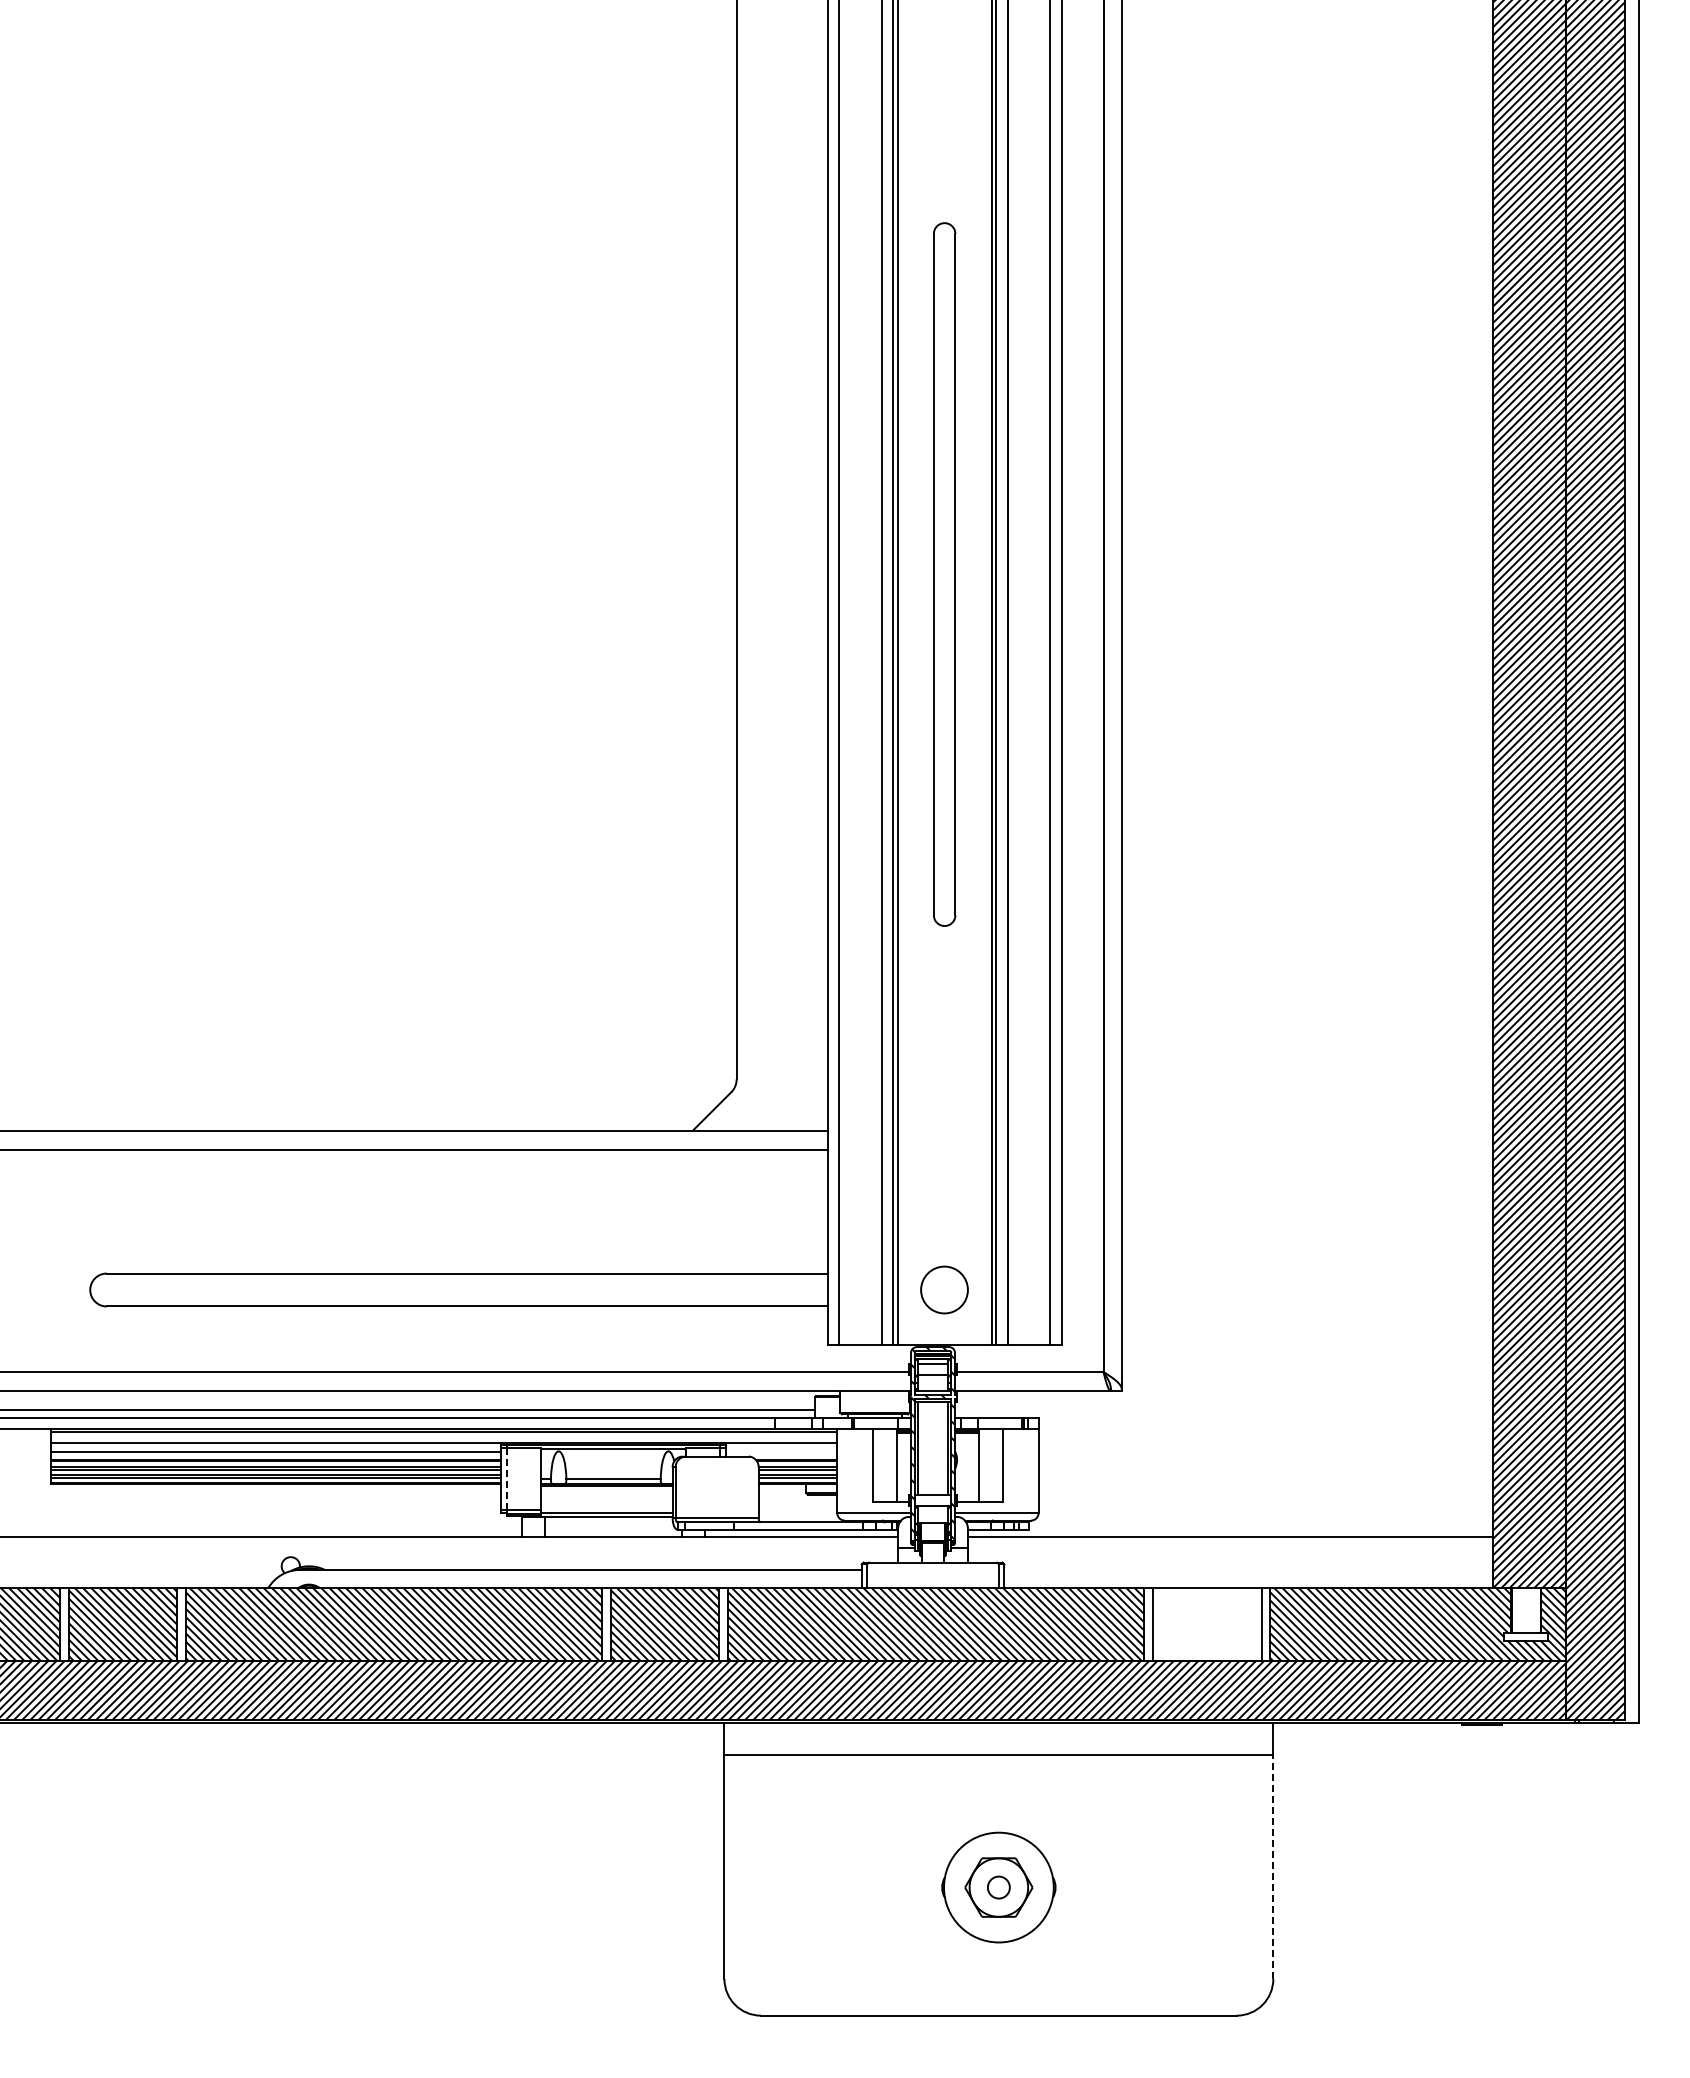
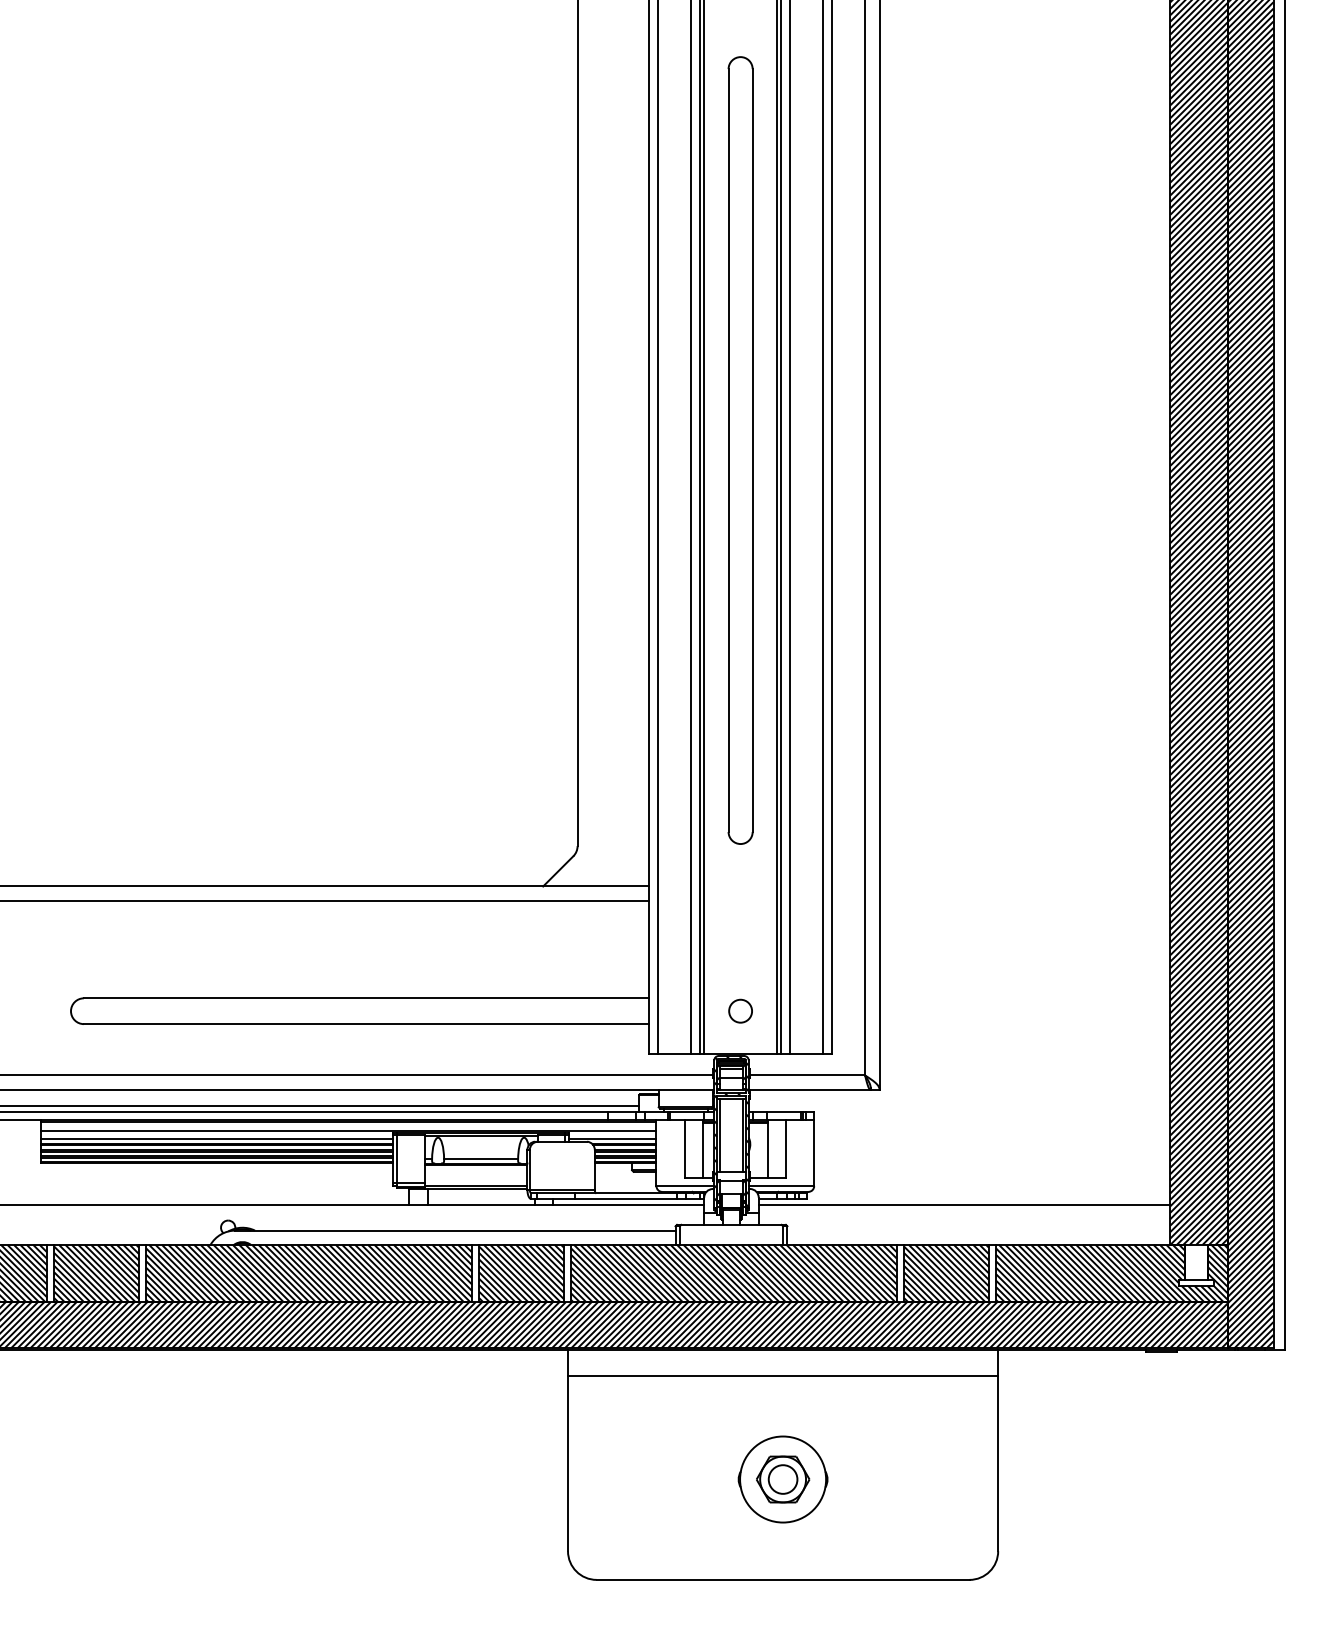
part: (944, 574) -> (740, 450), size x1.43
circle: (944, 1289) -> (740, 1010), size x0.62
line: (781, 1452) -> (612, 1138), added
line: (506, 1478) -> (397, 1158), dashed -> solid
hatch: (1207, 1624) -> (946, 1273), added
line: (1273, 1867) -> (998, 1463), dashed -> solid
circle: (998, 1887) -> (782, 1479), size x1.67

